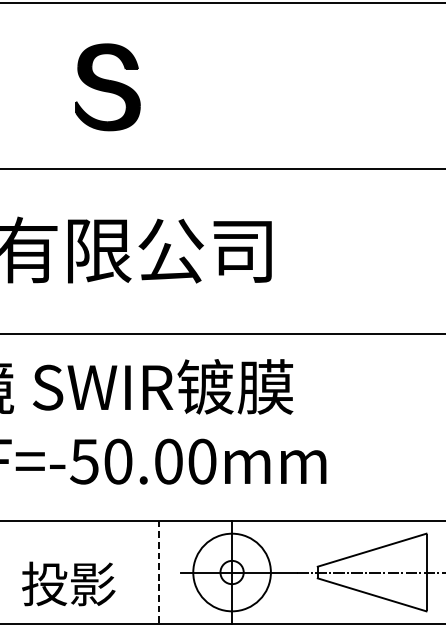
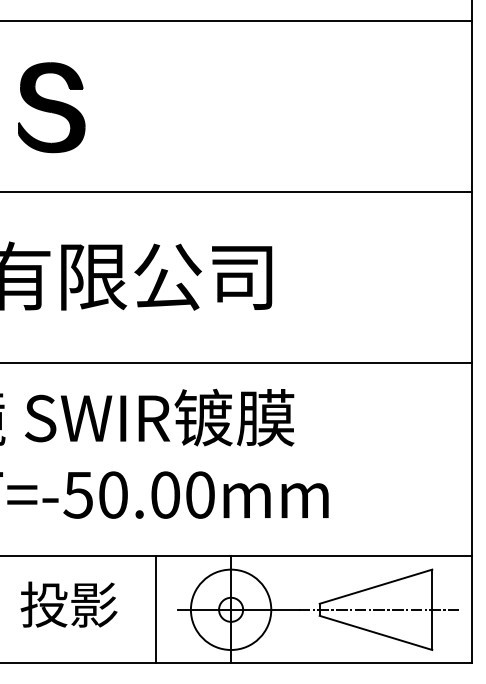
part: (107, 87) -> (51, 107), moved
line: (159, 572) -> (155, 609), dashed -> solid
text: (68, 583) -> (68, 604), moved

